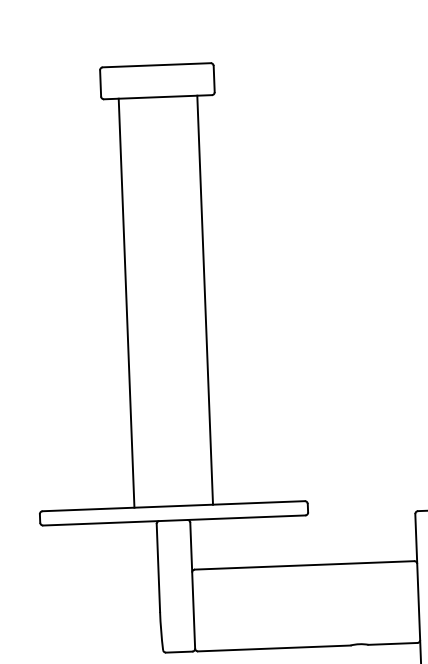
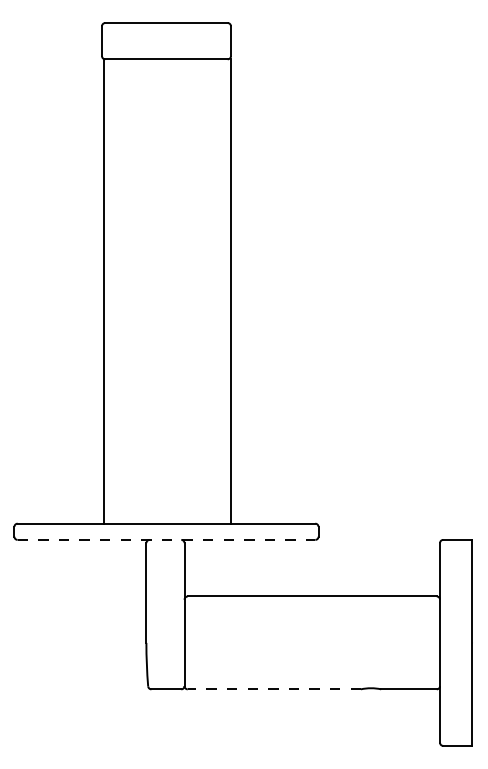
line: (205, 300) -> (231, 291), moved
line: (126, 303) -> (103, 291), moved
line: (174, 520) -> (166, 539), solid -> dashed
line: (274, 648) -> (274, 689), solid -> dashed

